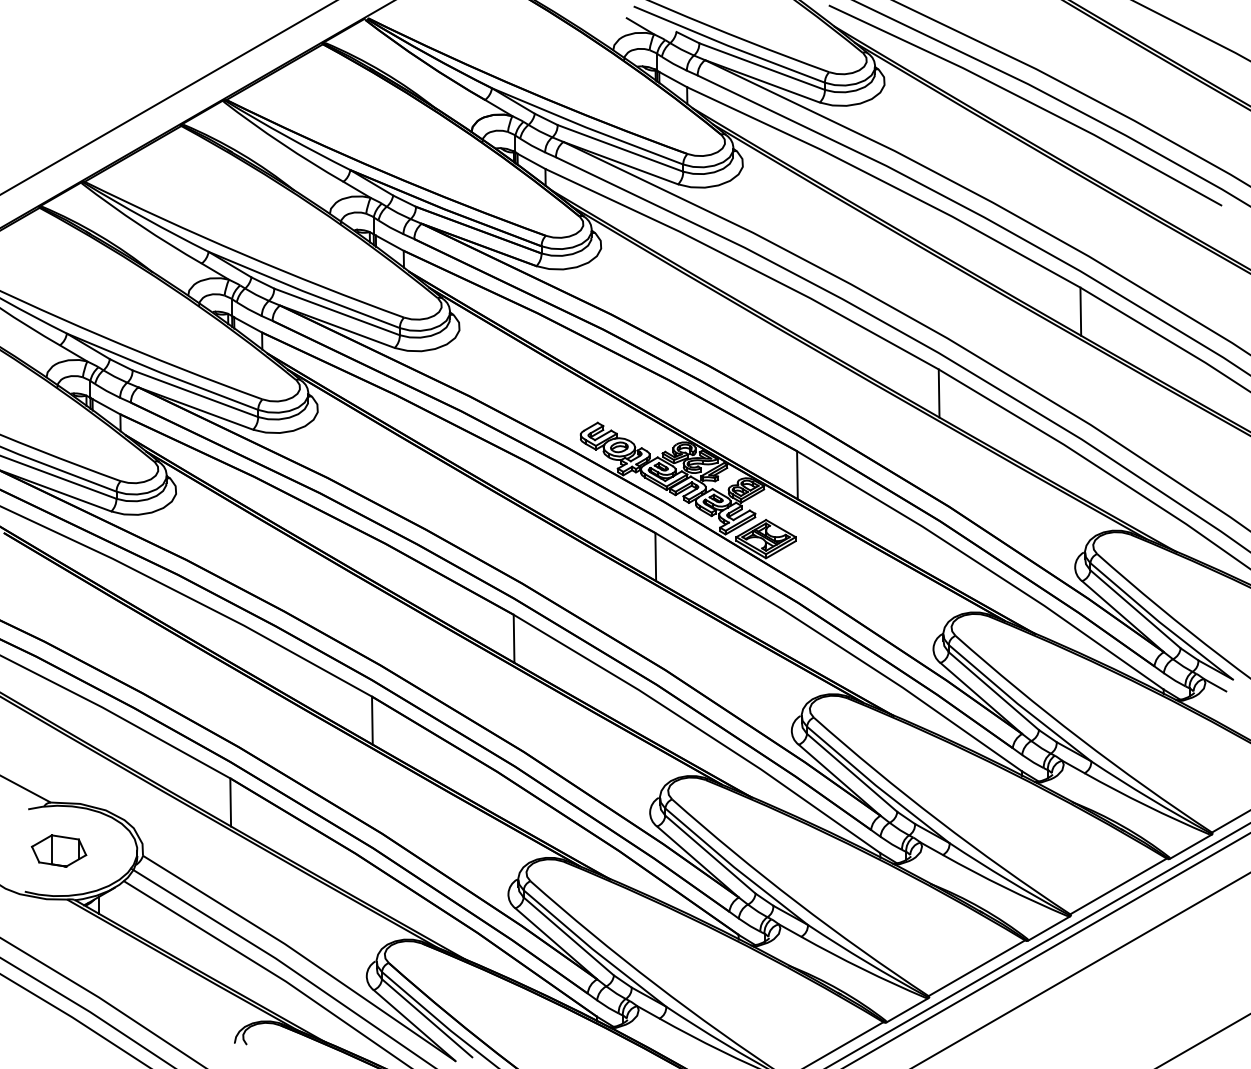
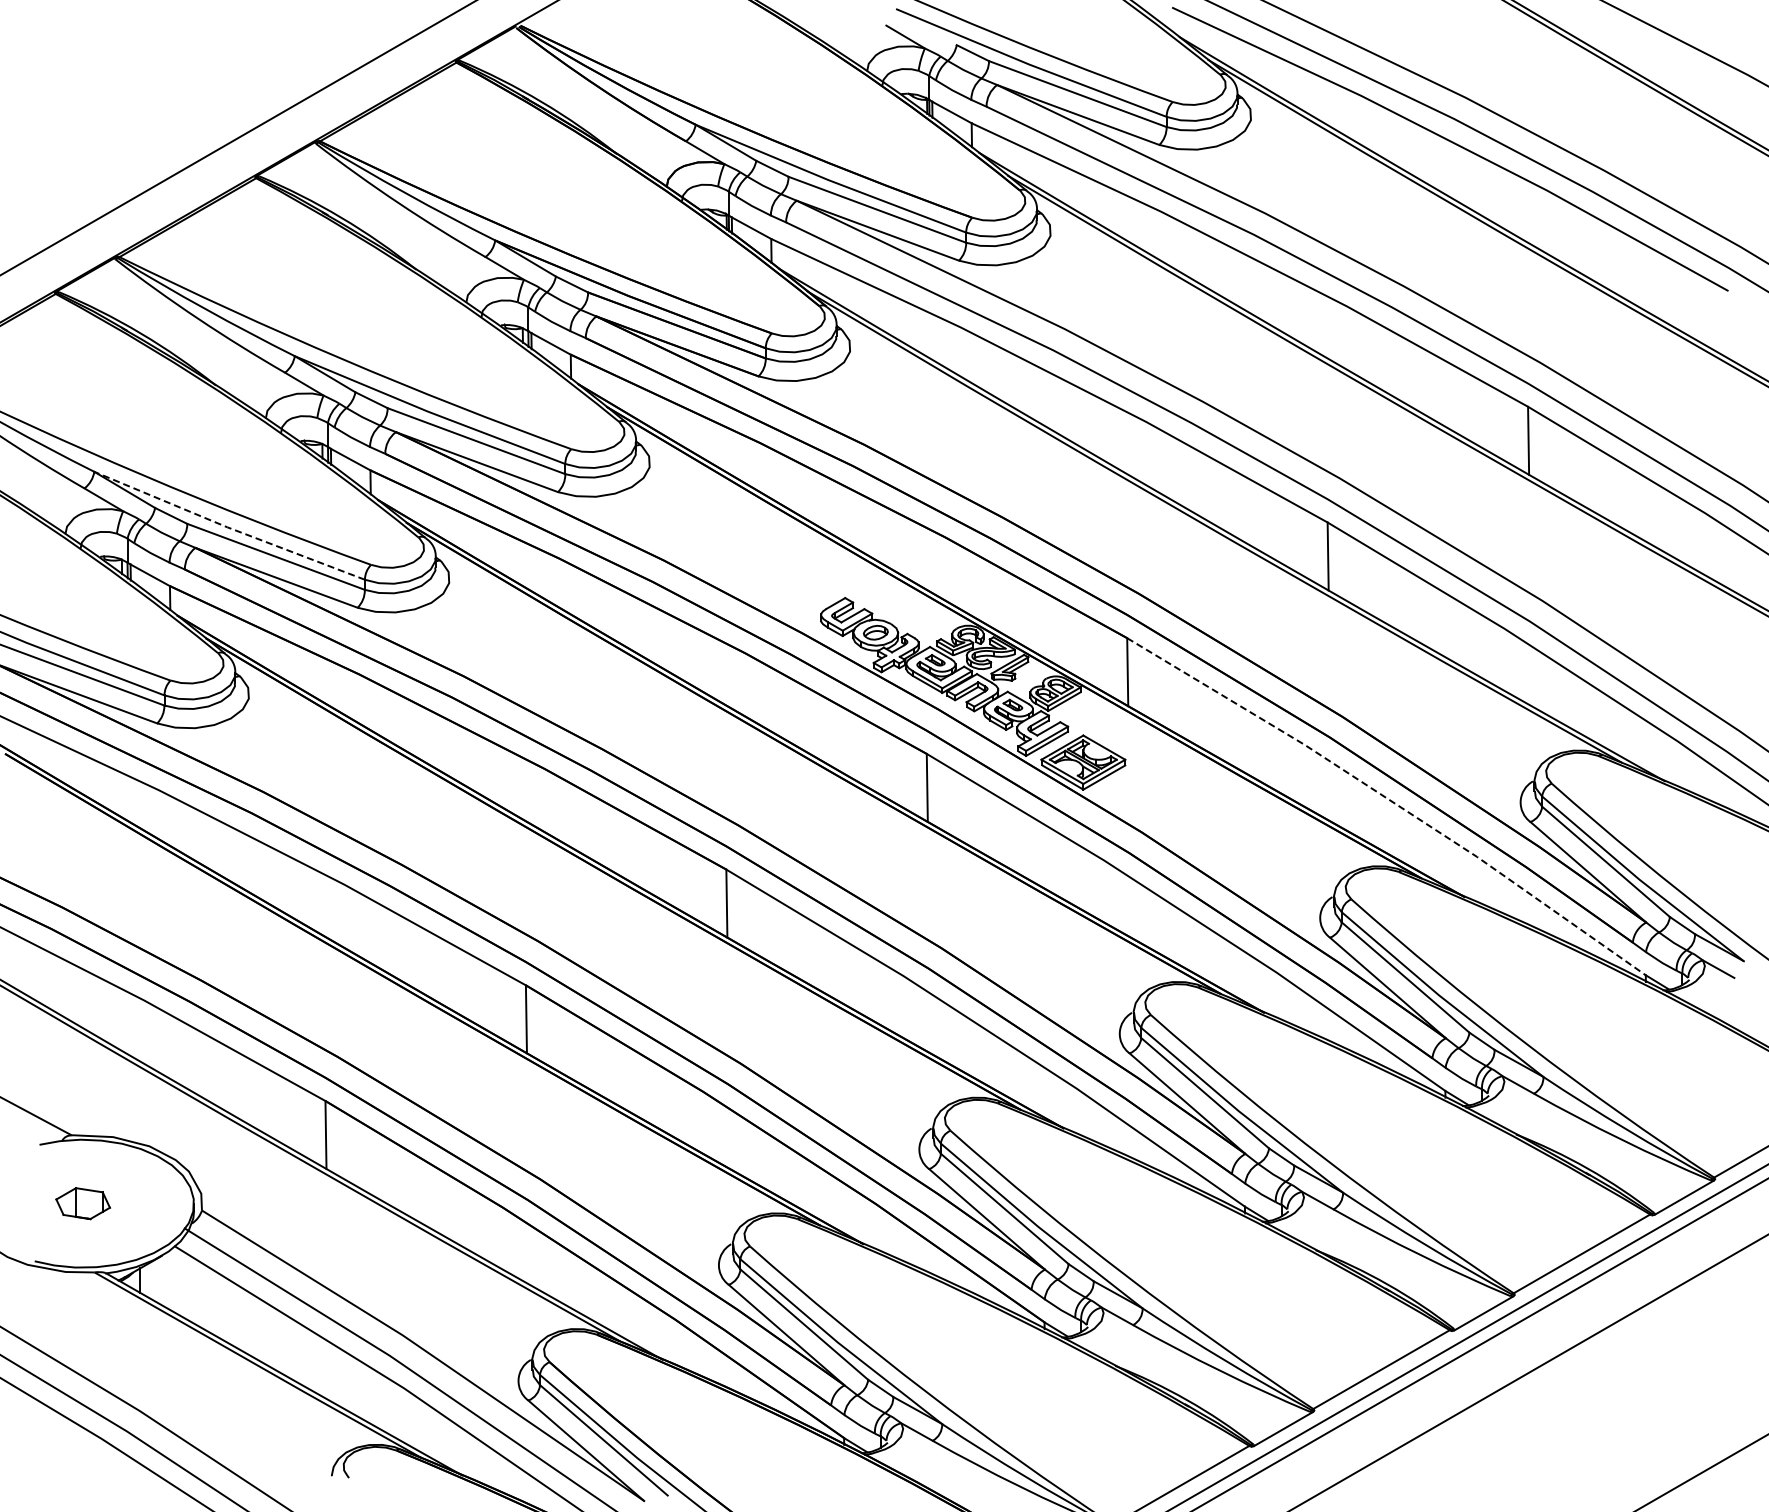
line: (161, 372) -> (228, 527), solid -> dashed
line: (983, 565) -> (1390, 800), solid -> dashed
part: (58, 850) -> (82, 1203), size x0.7

